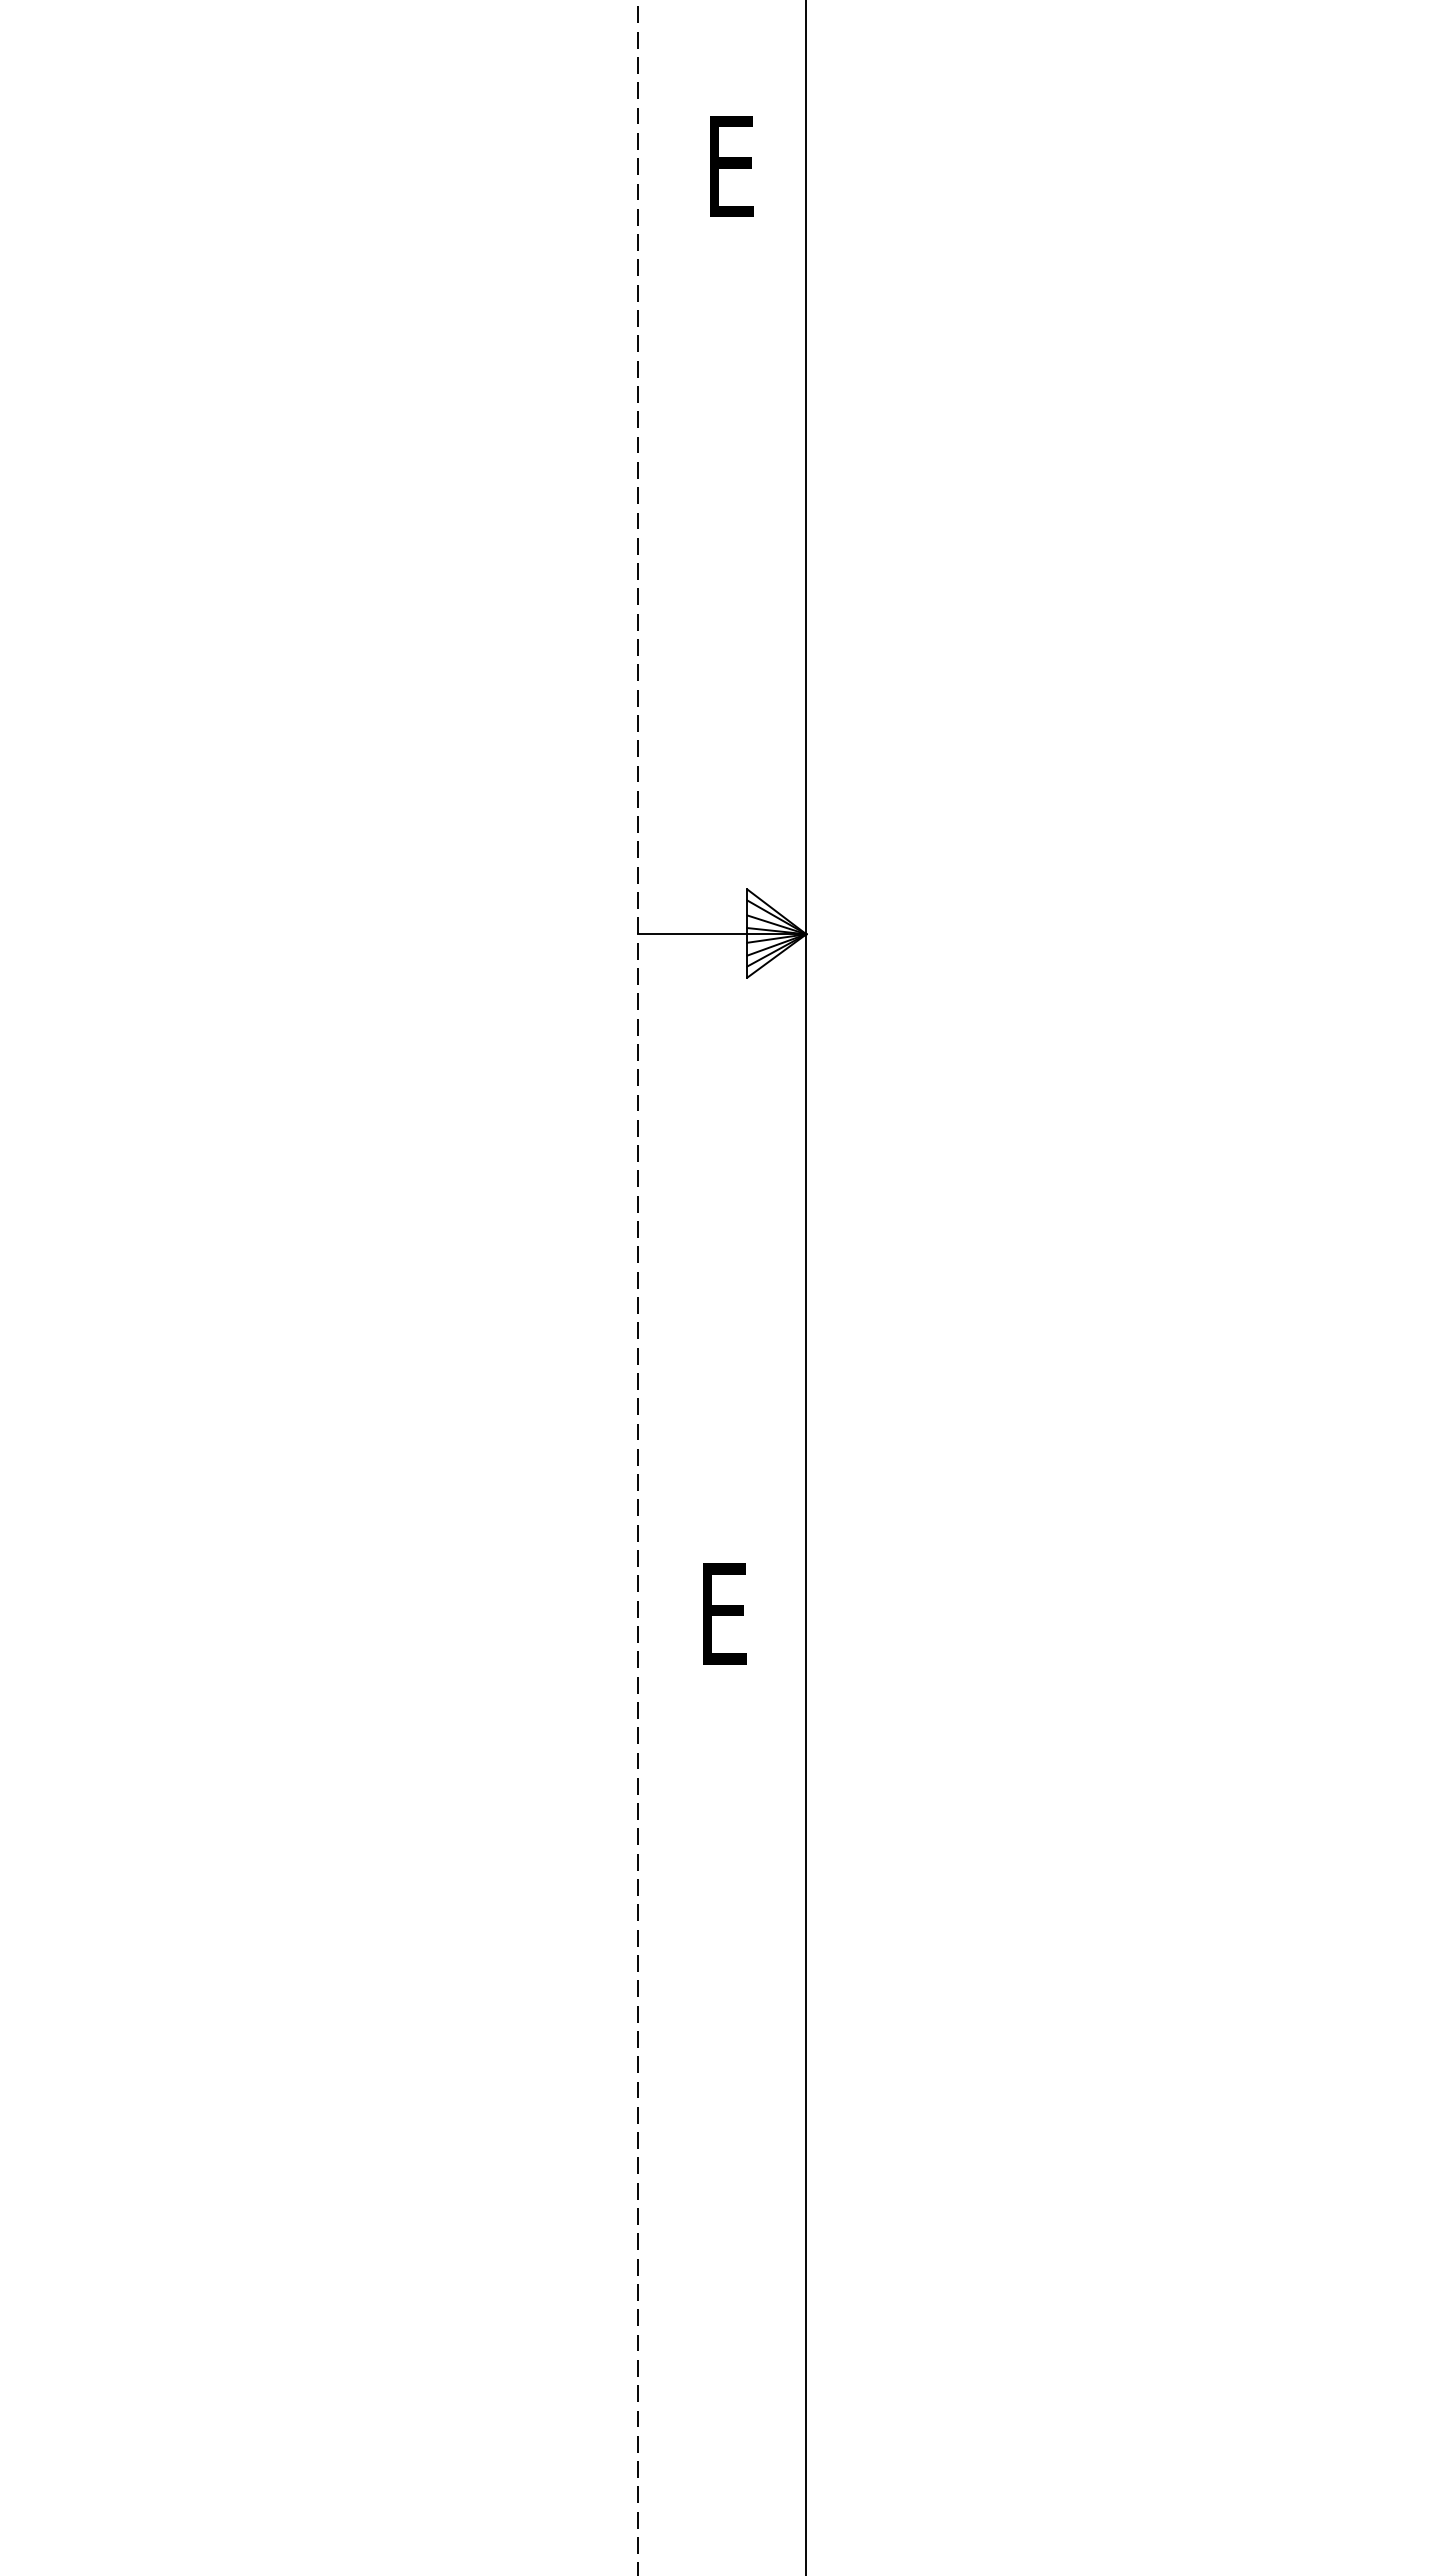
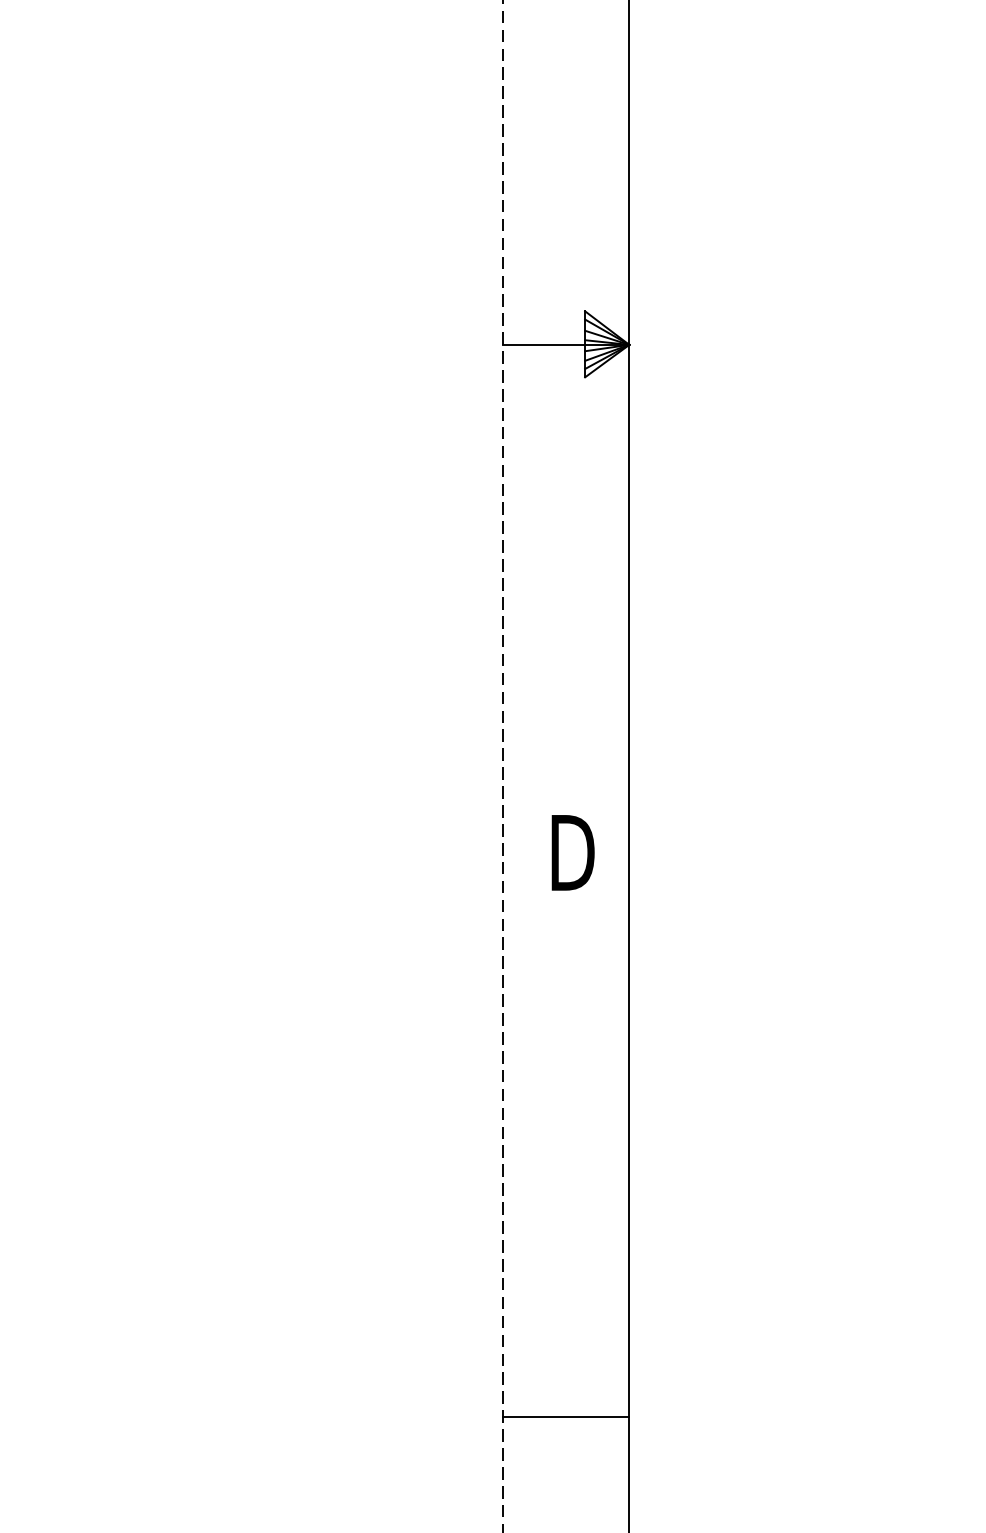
text: (730, 1613) -> (572, 852), E -> D
line: (721, 2368) -> (565, 1416), added

